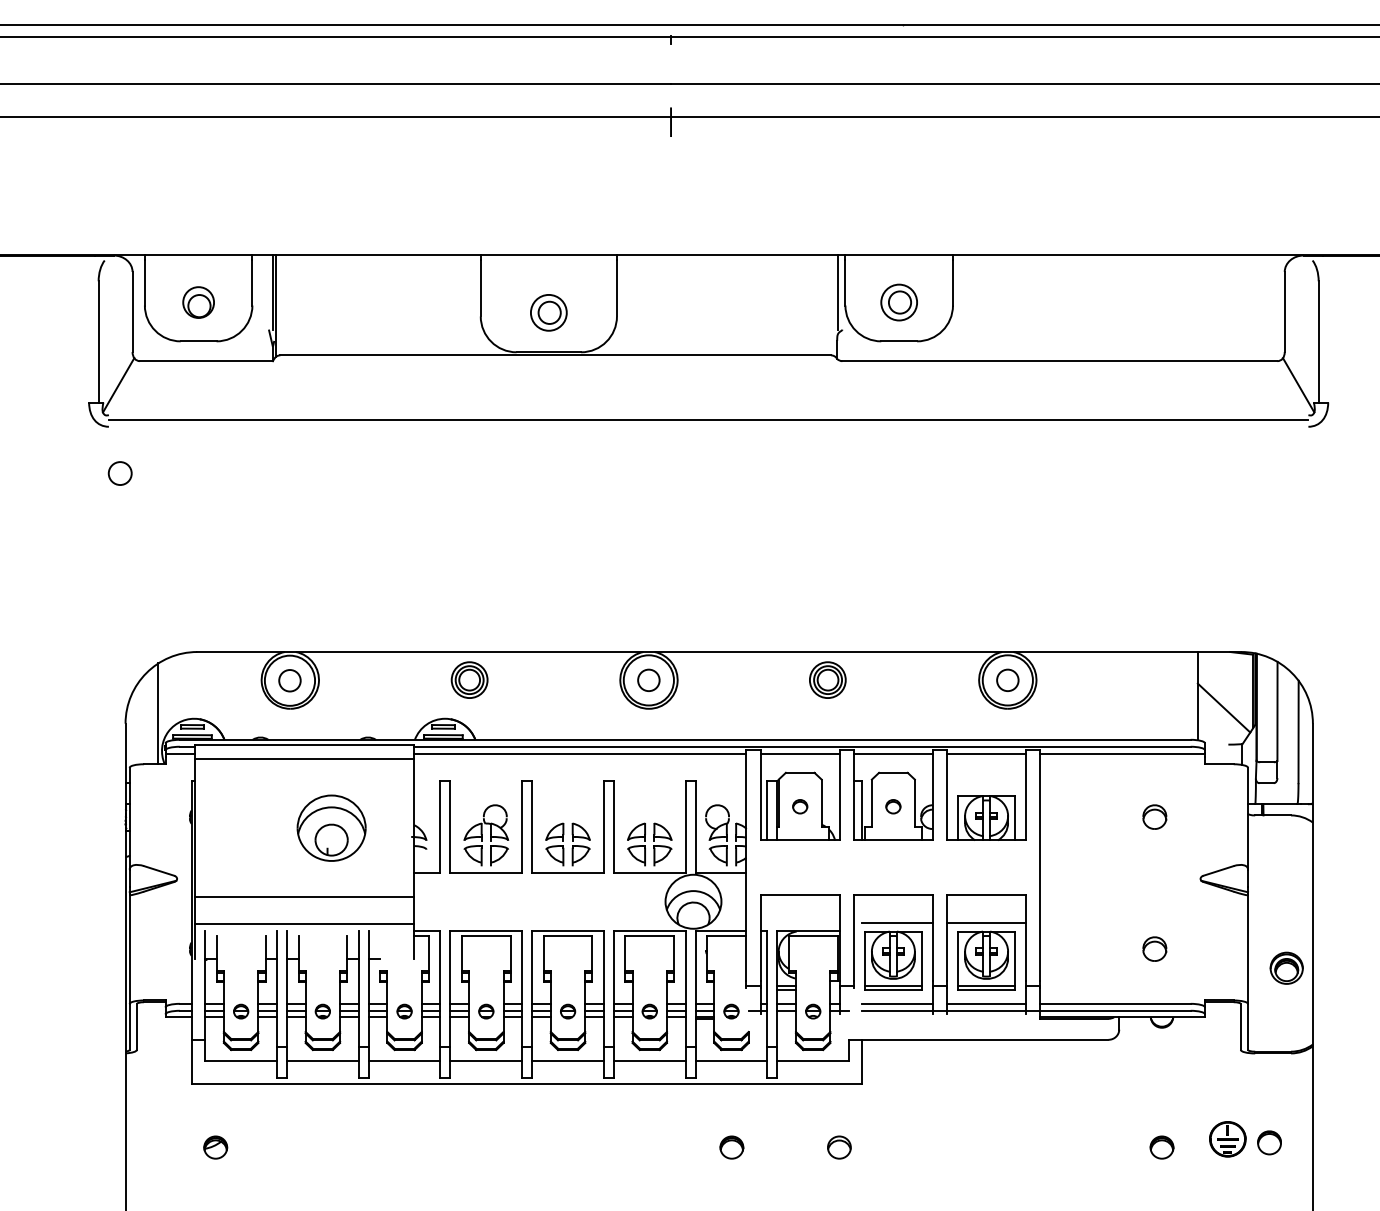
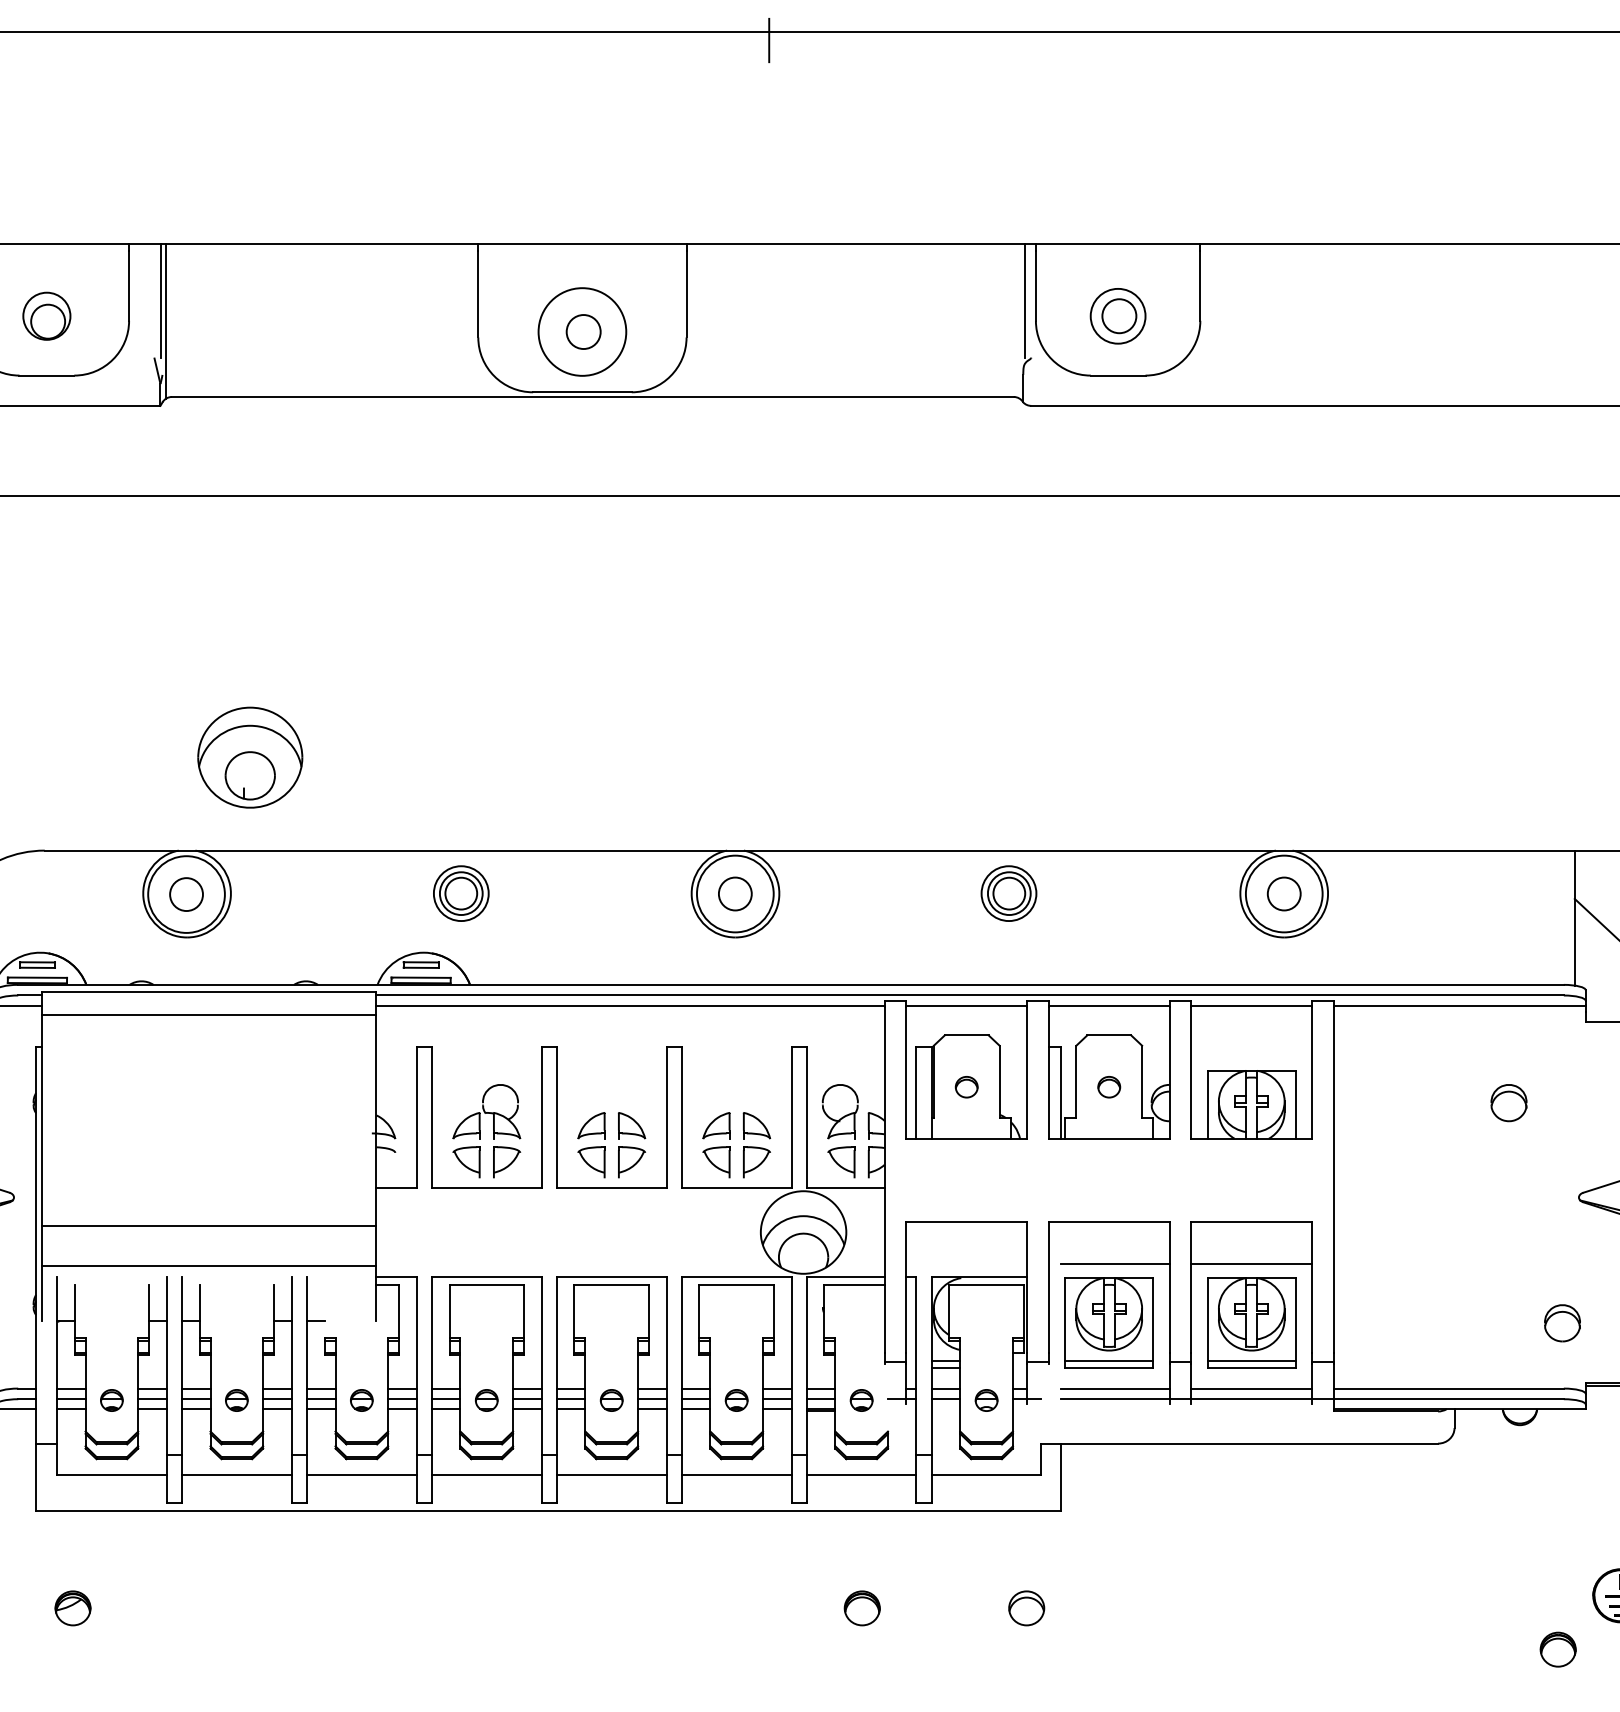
circle: (548, 312) -> (581, 331), size x1.6
part: (331, 827) -> (250, 756), moved
part: (1154, 948) -> (1562, 1322), moved
part: (1161, 1147) -> (1557, 1649), moved

